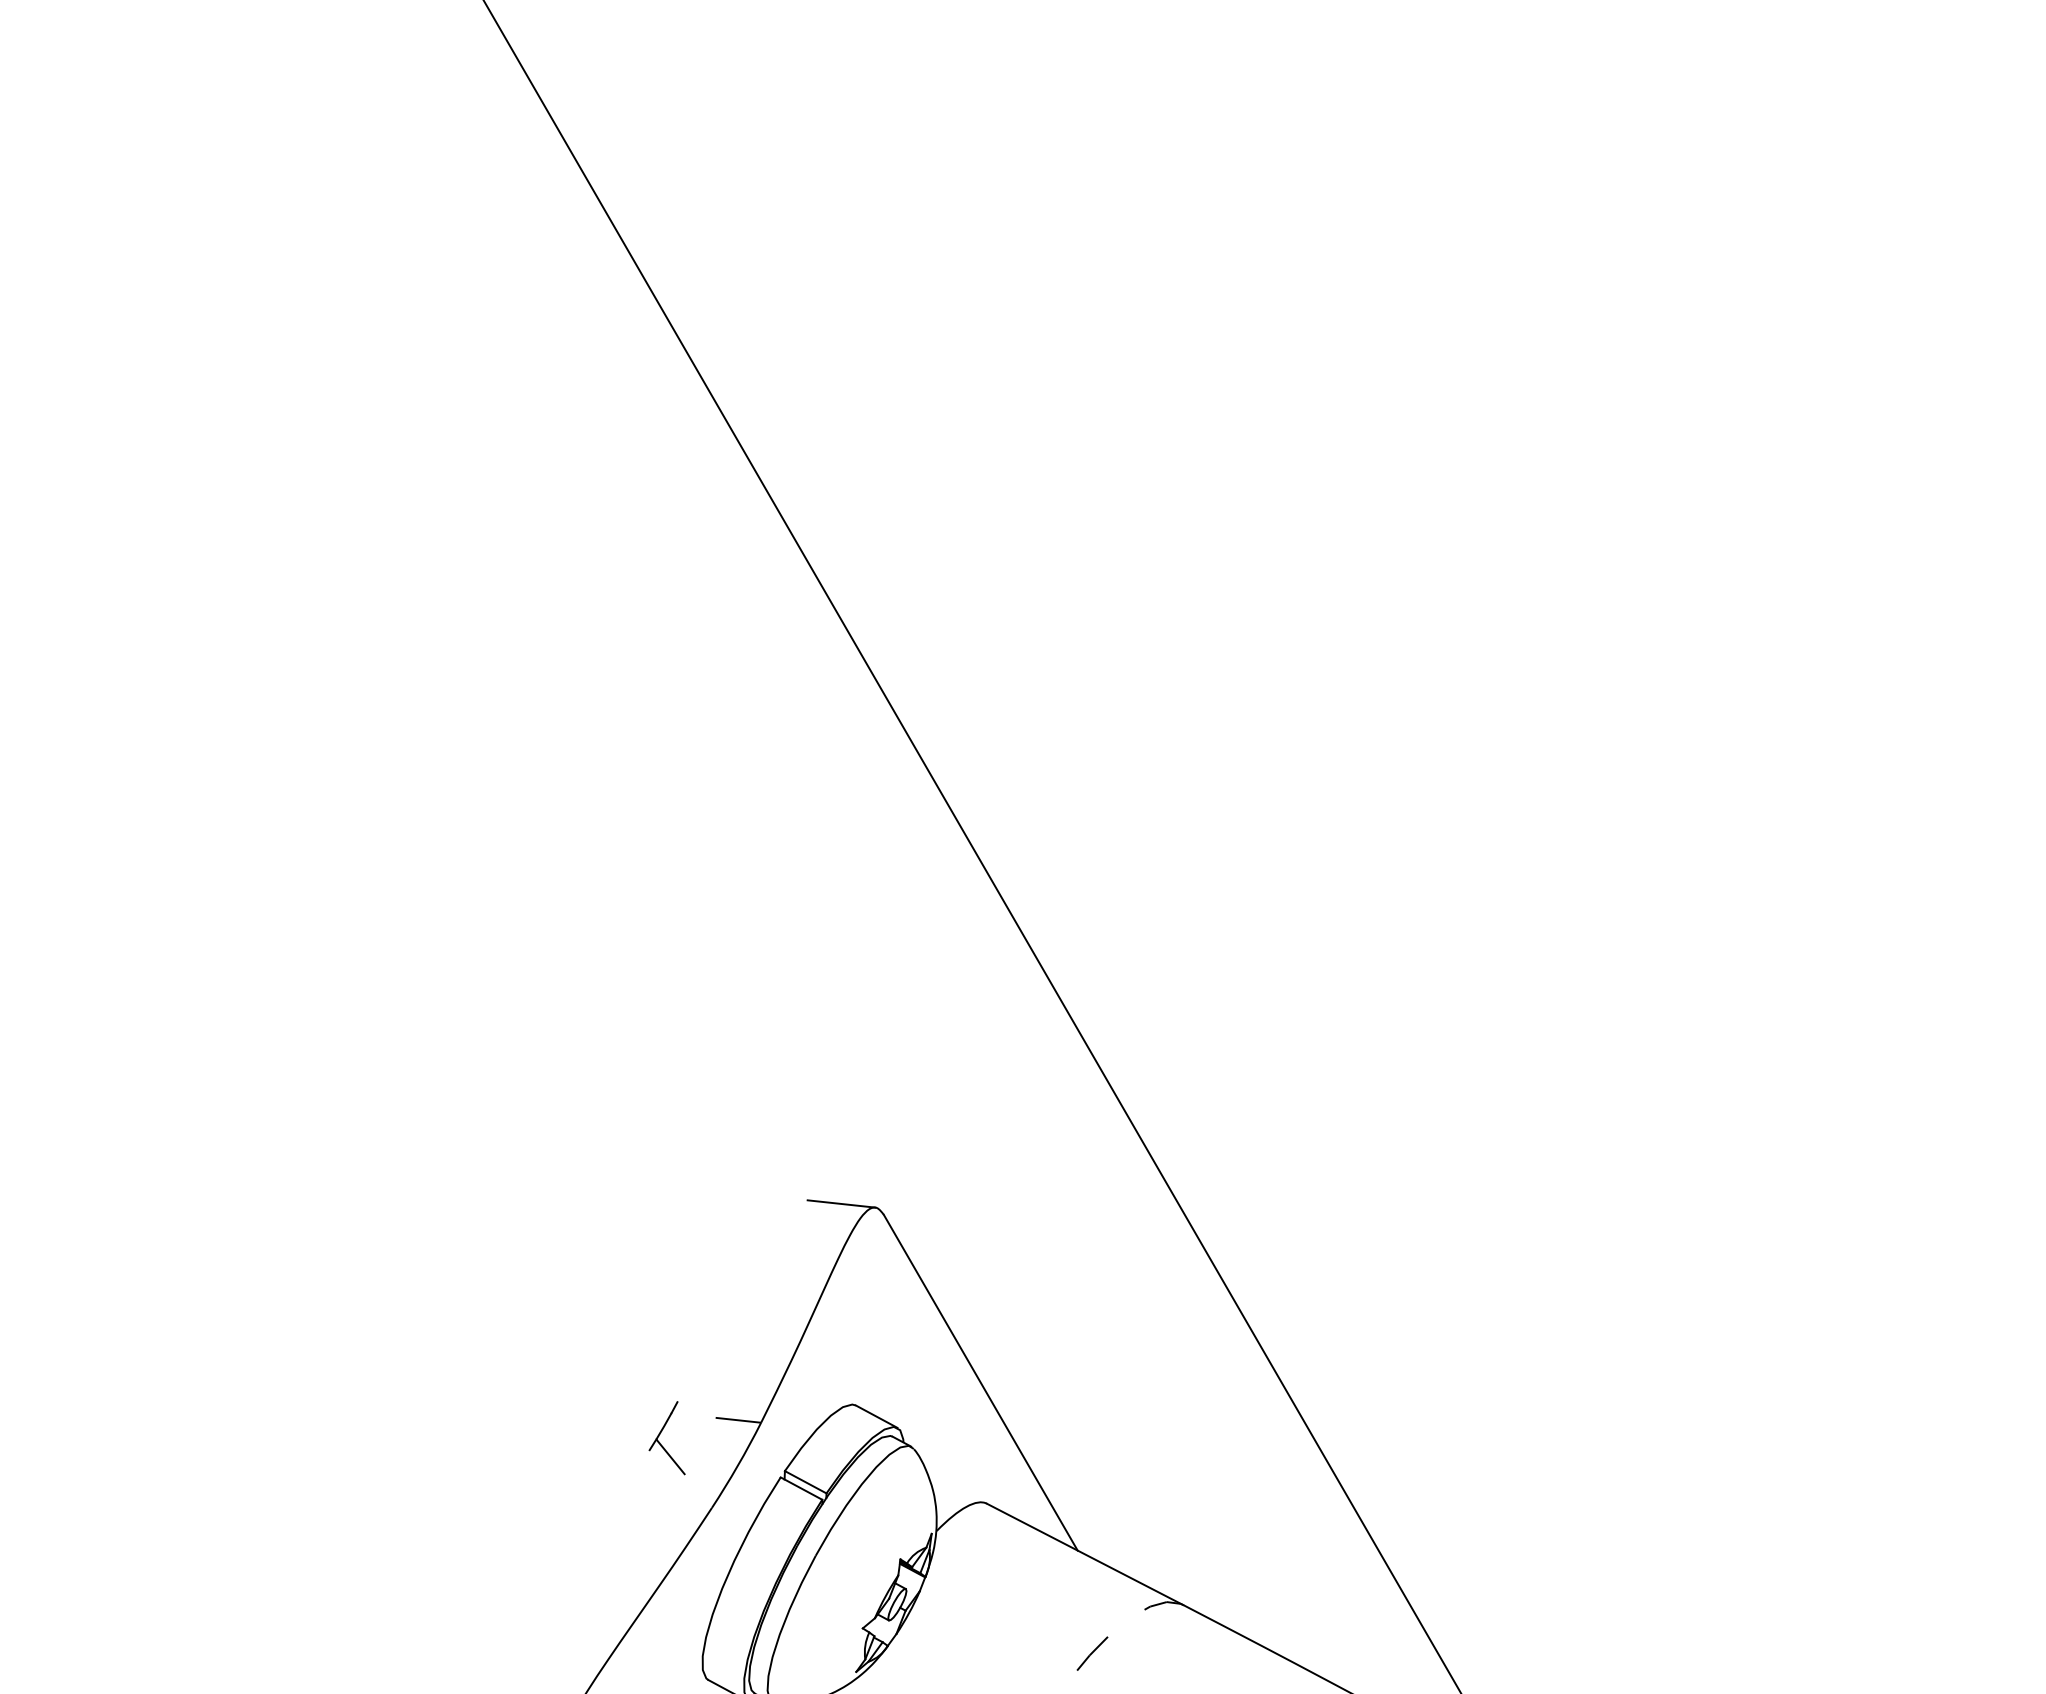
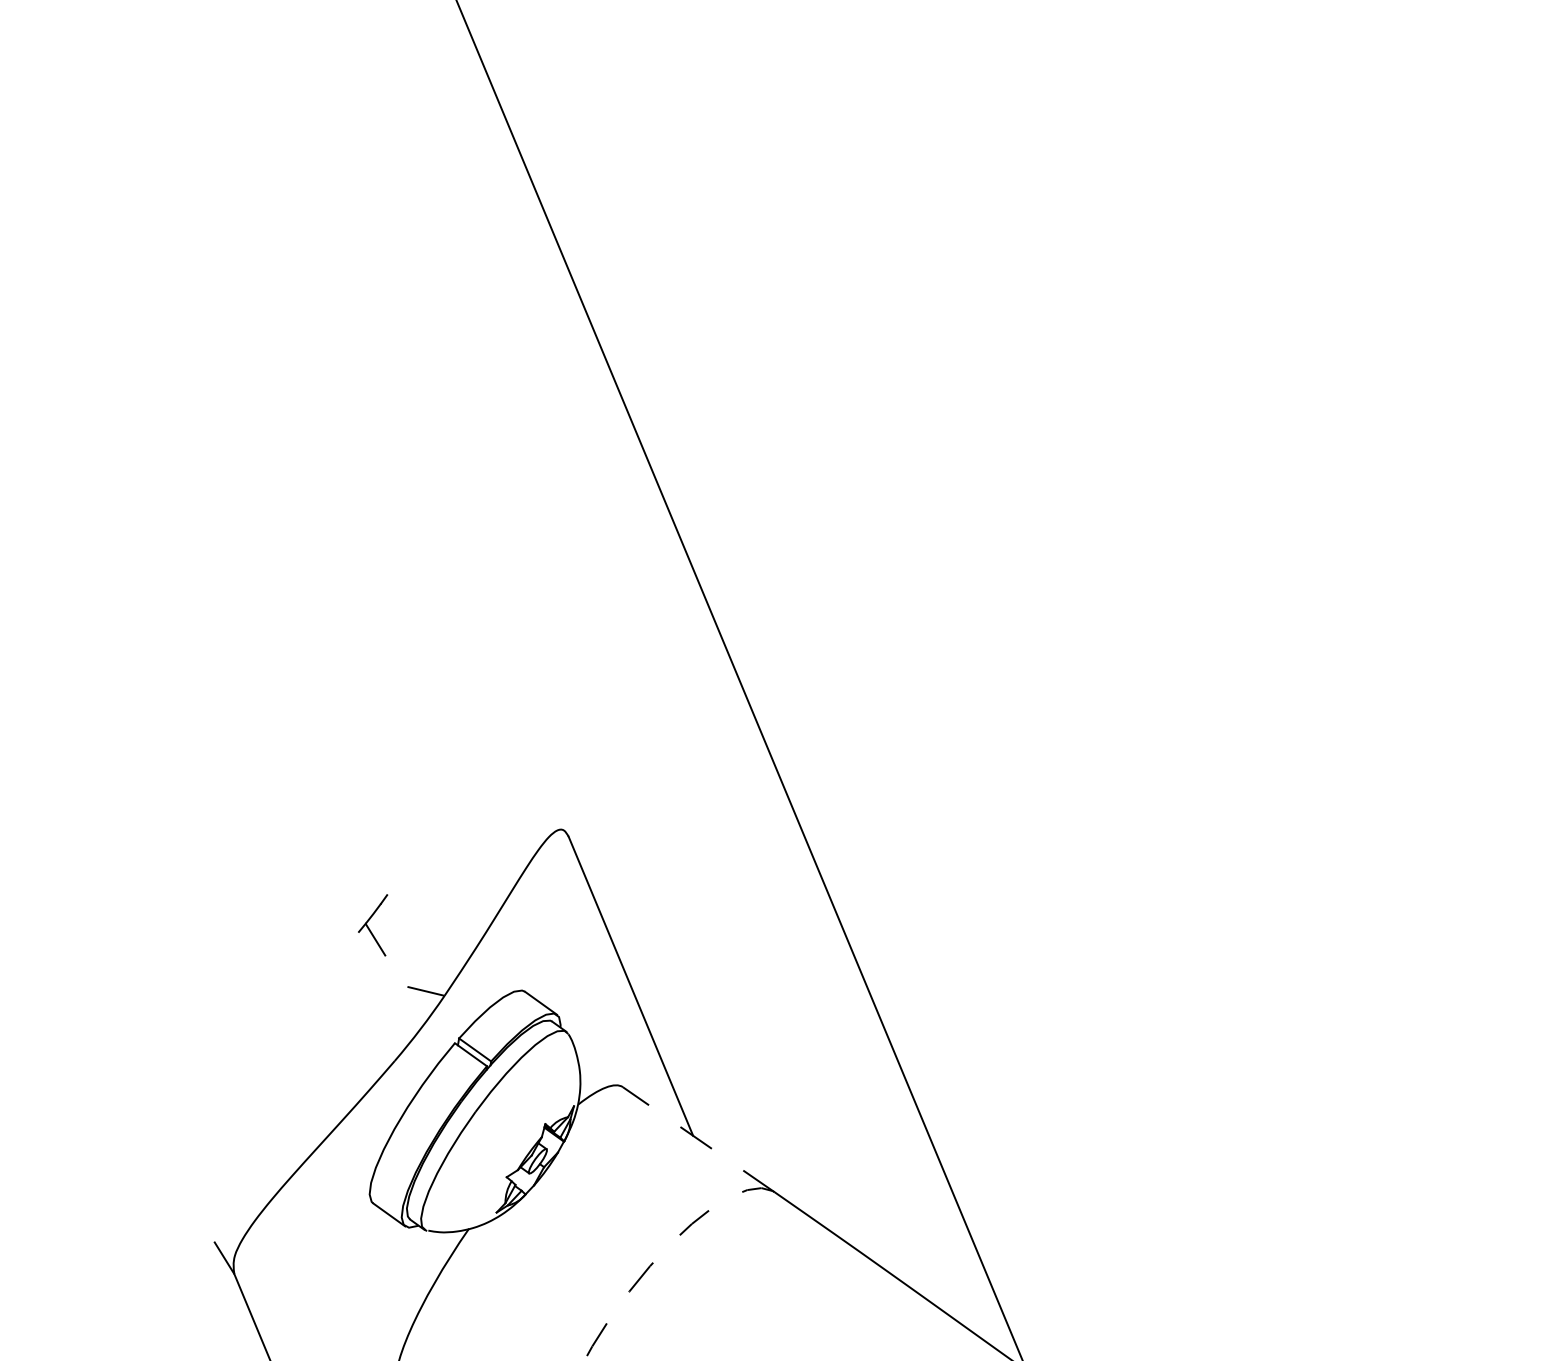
line: (841, 1203) -> (534, 822), removed
part: (660, 1434) -> (369, 920), moved
line: (1084, 1554) -> (698, 1139), solid -> dashed

